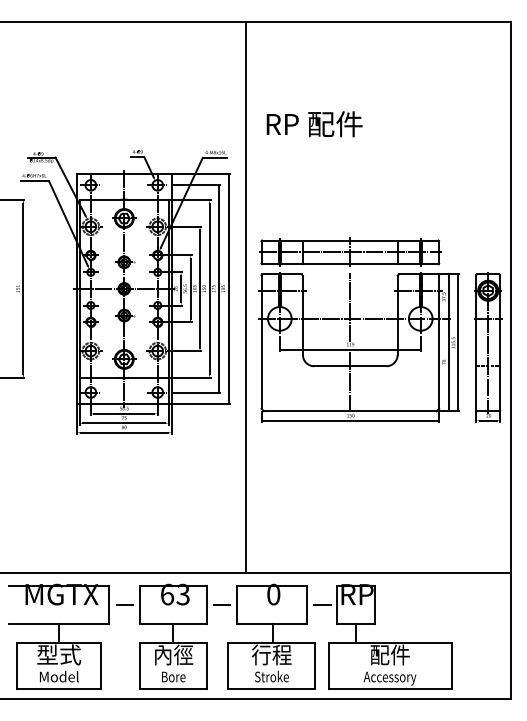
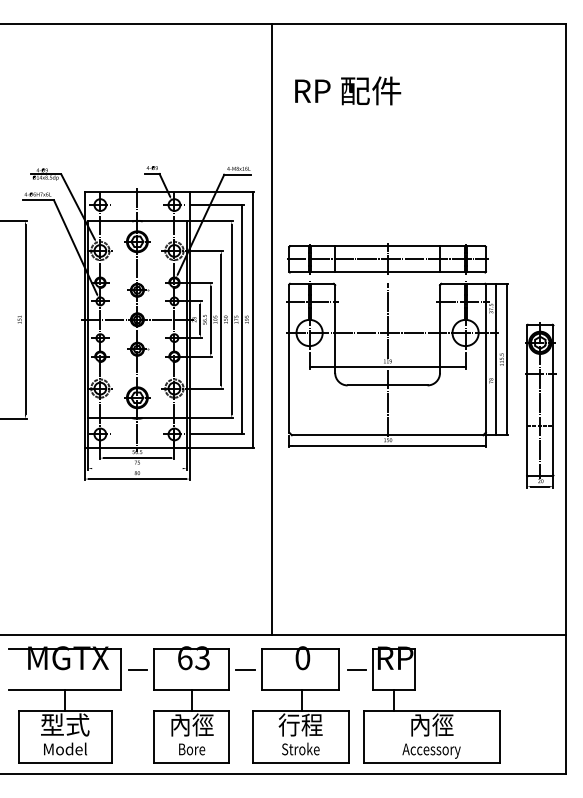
text: (314, 124) -> (347, 91), moved
part: (350, 329) -> (387, 344), moved
part: (488, 347) -> (540, 405), moved
line: (124, 423) -> (137, 468), removed
text: (389, 654) -> (430, 724), 配件 -> 內徑

